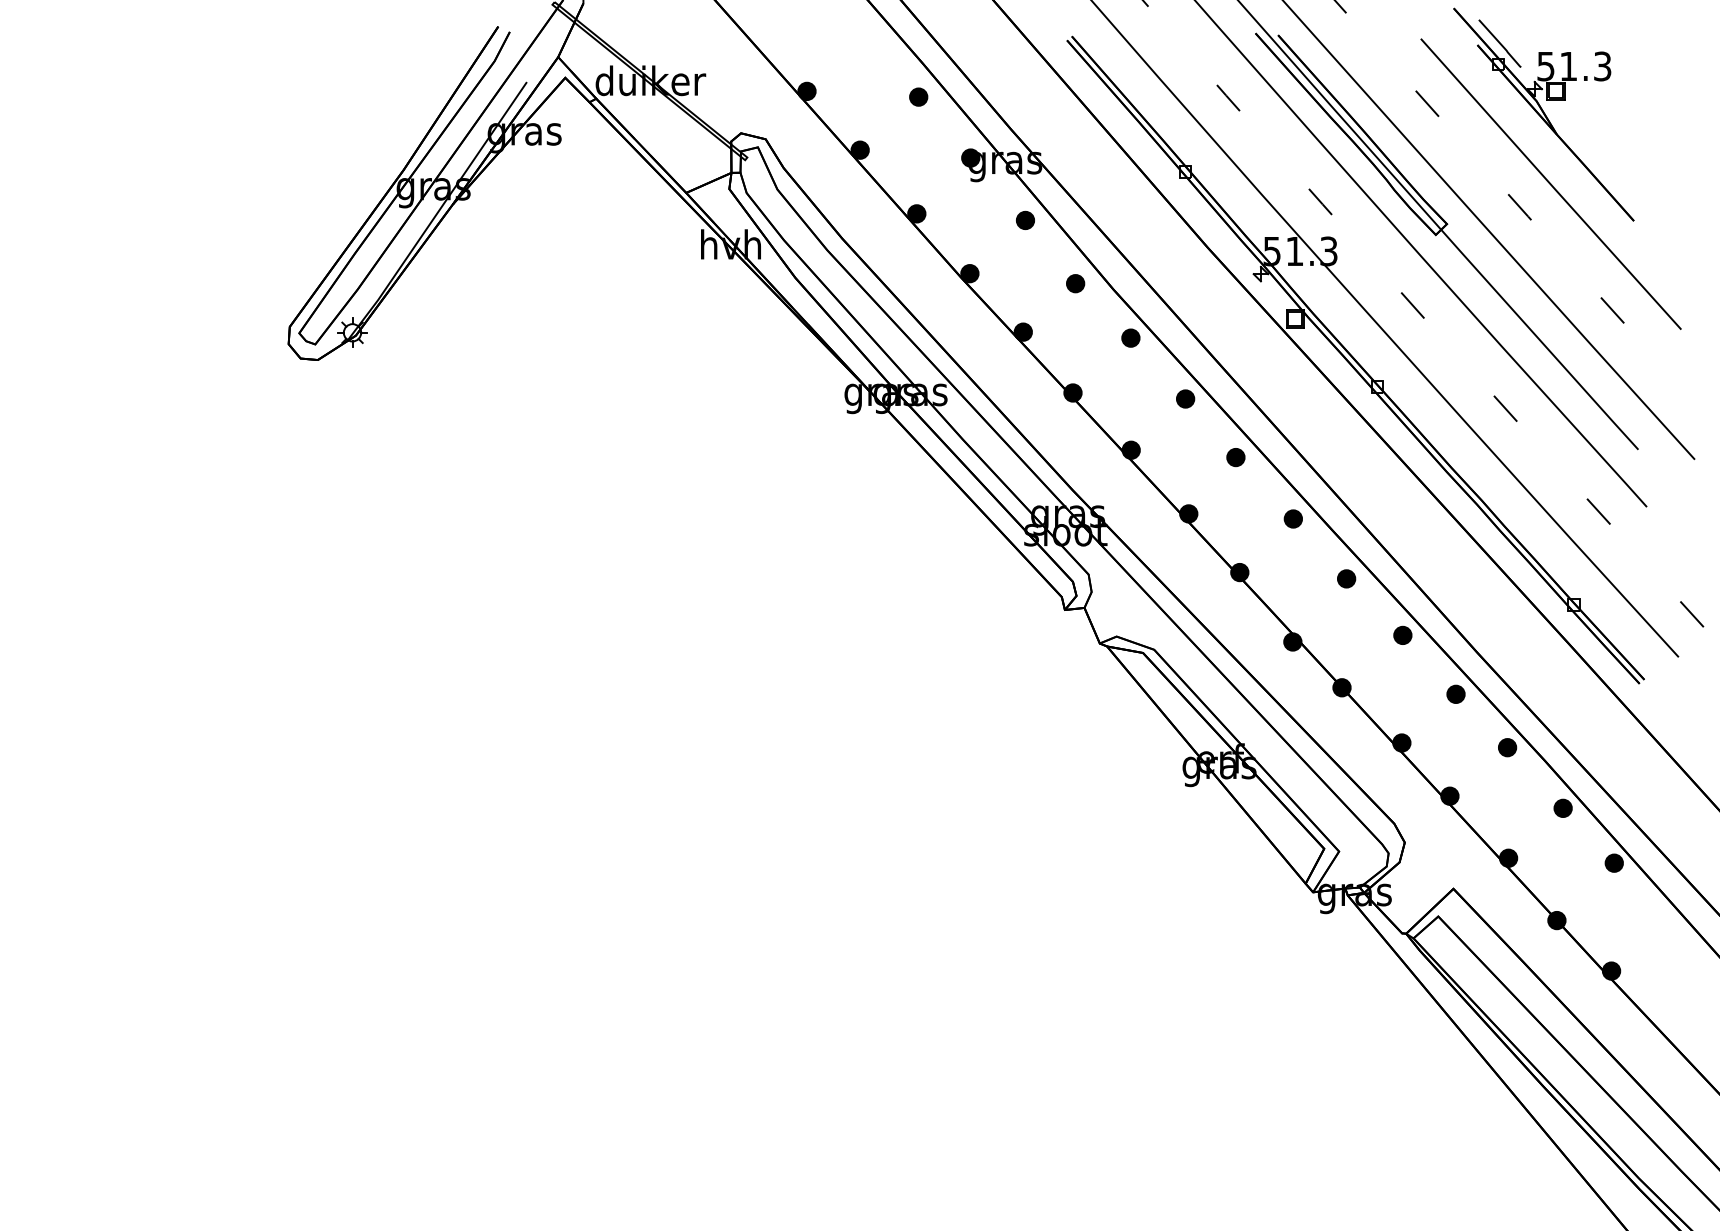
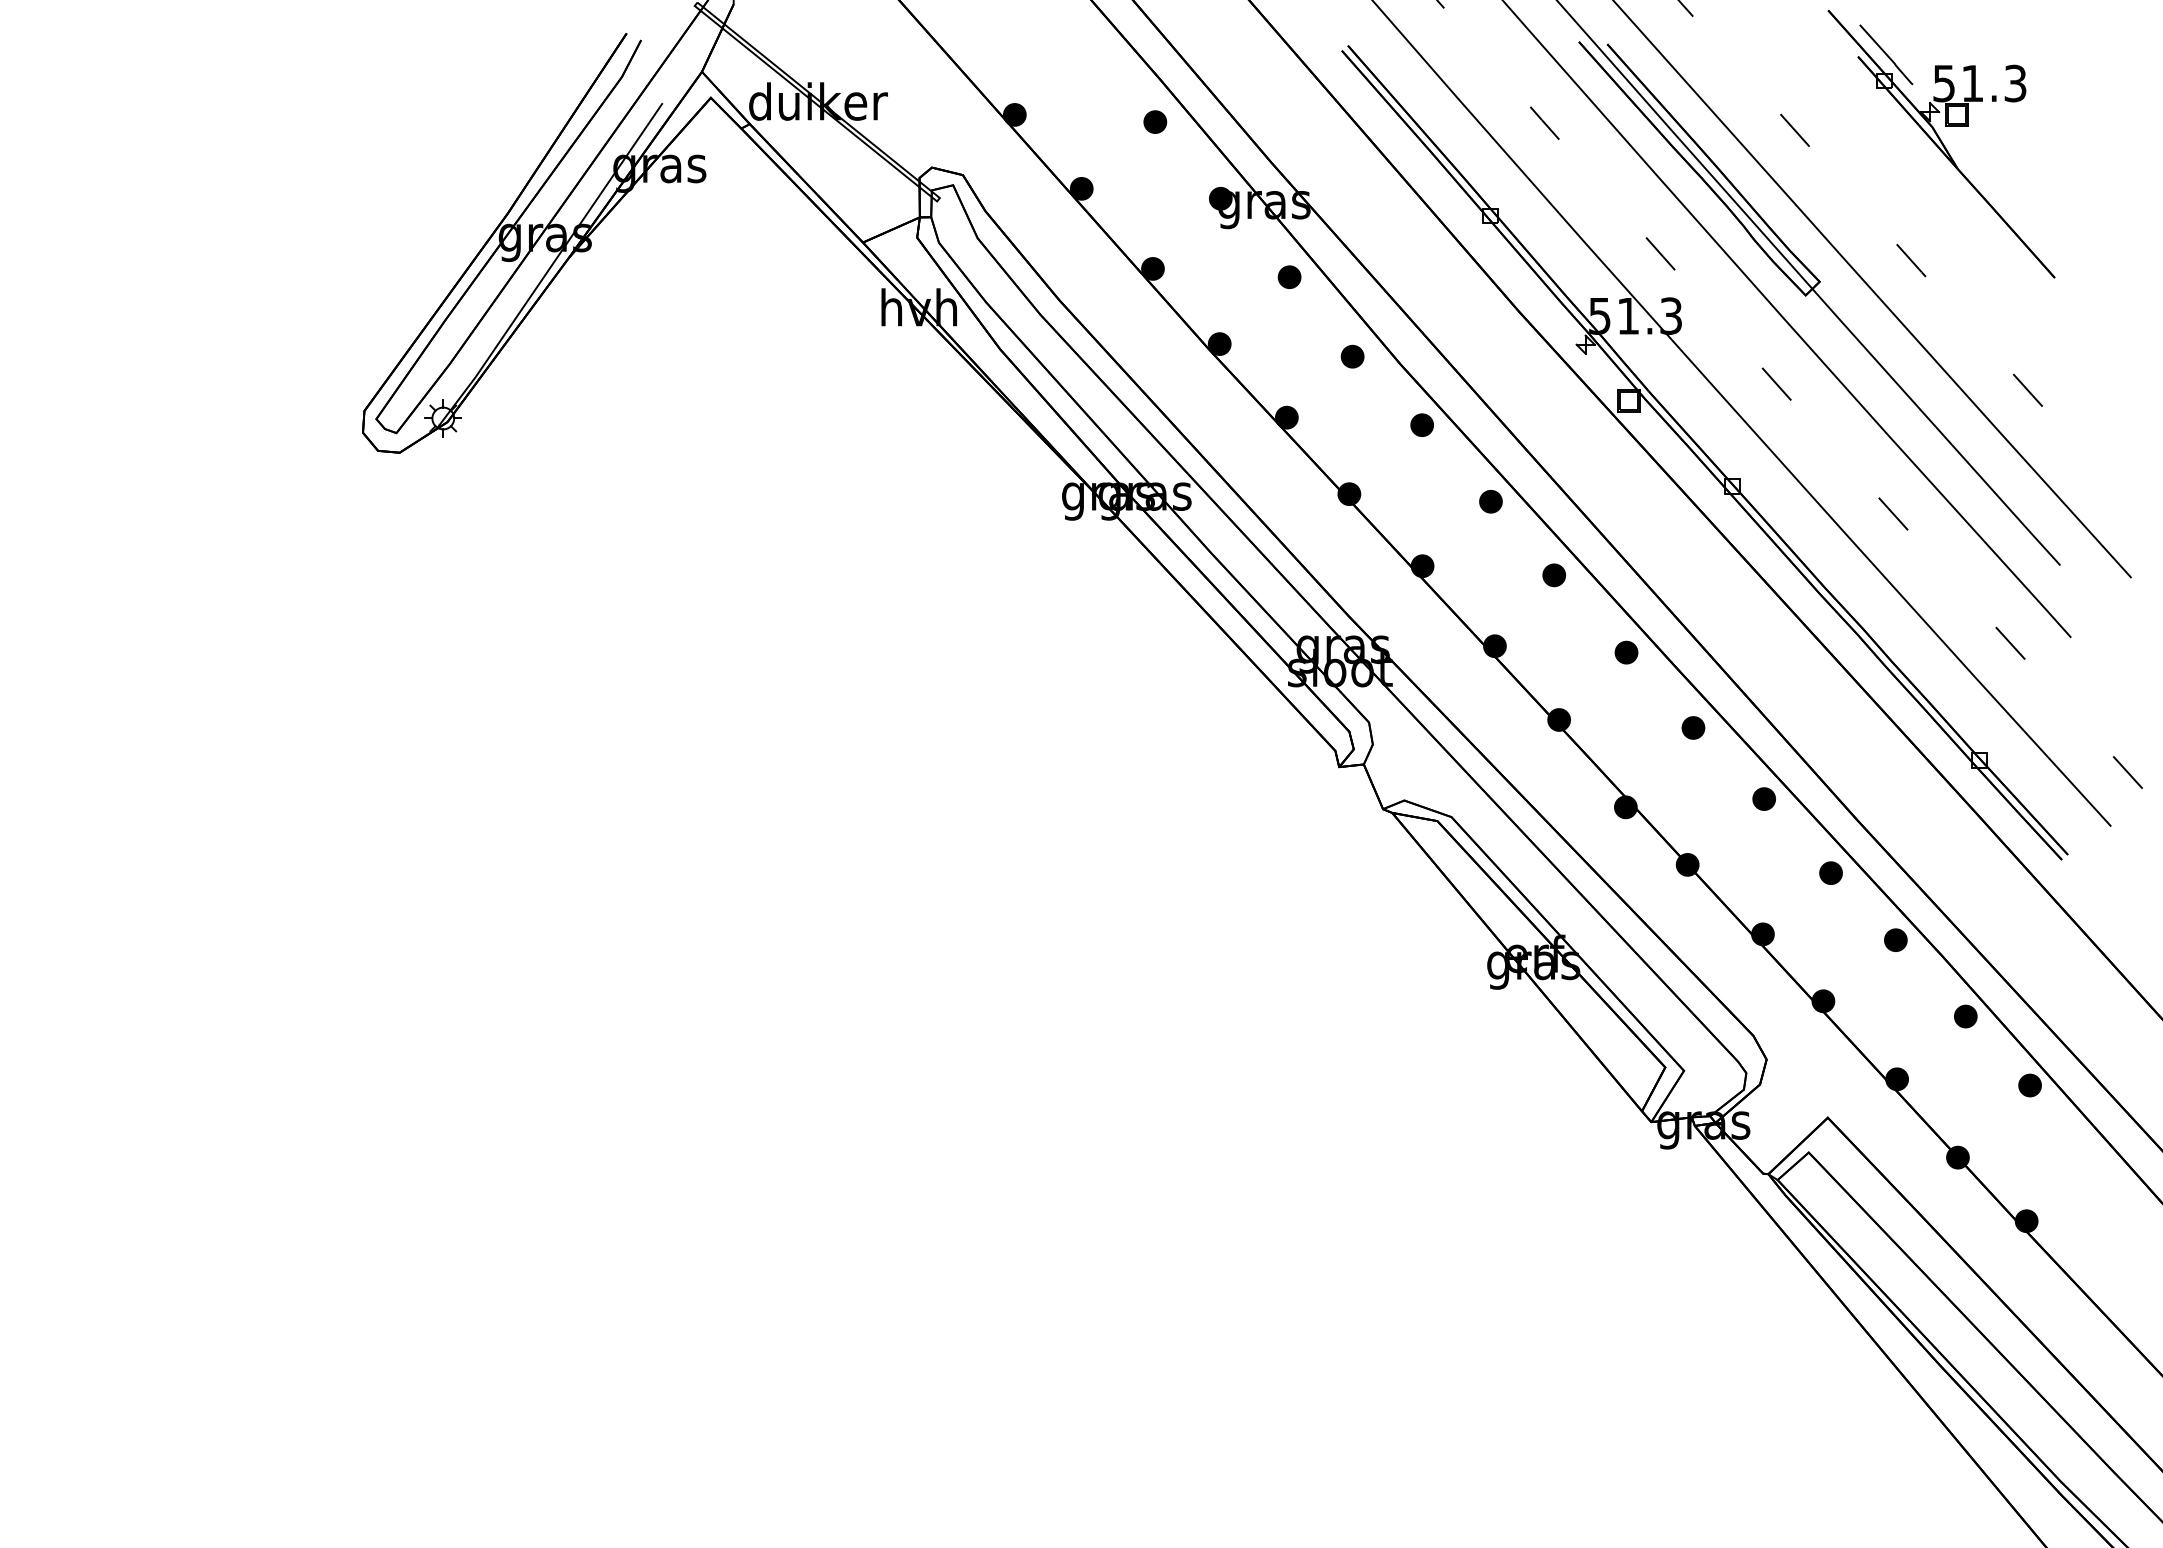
line: (1550, 183) -> (1949, 230), removed

